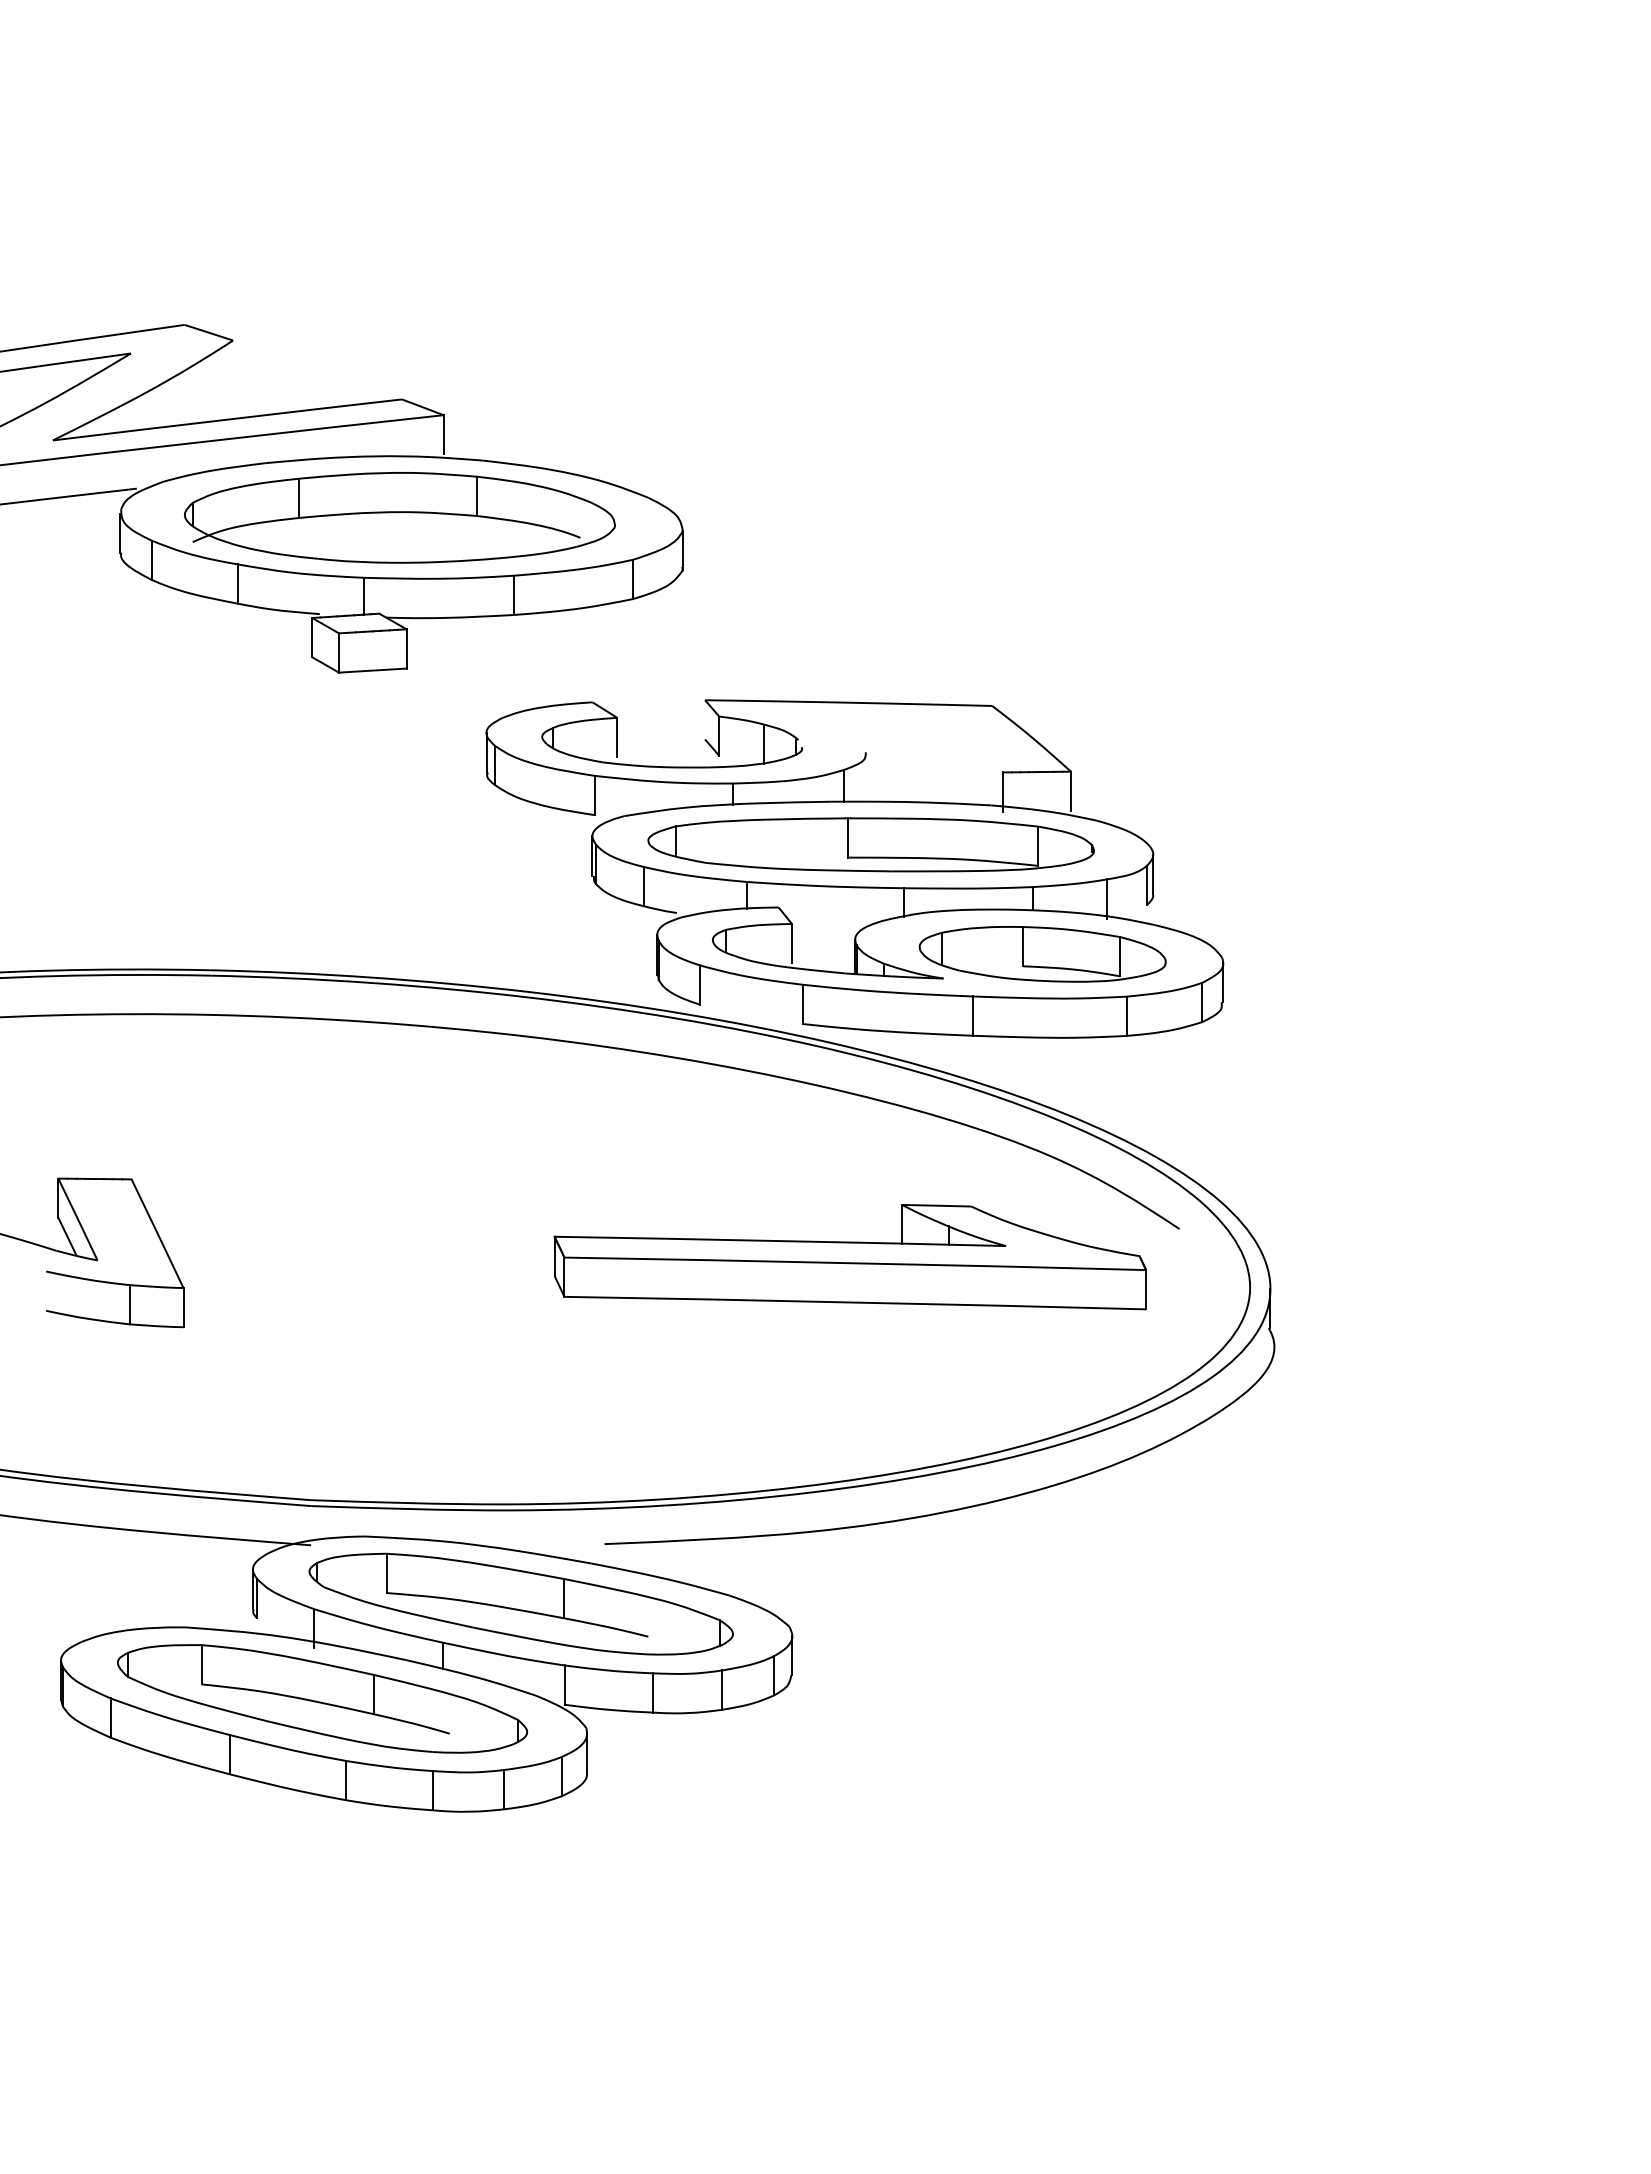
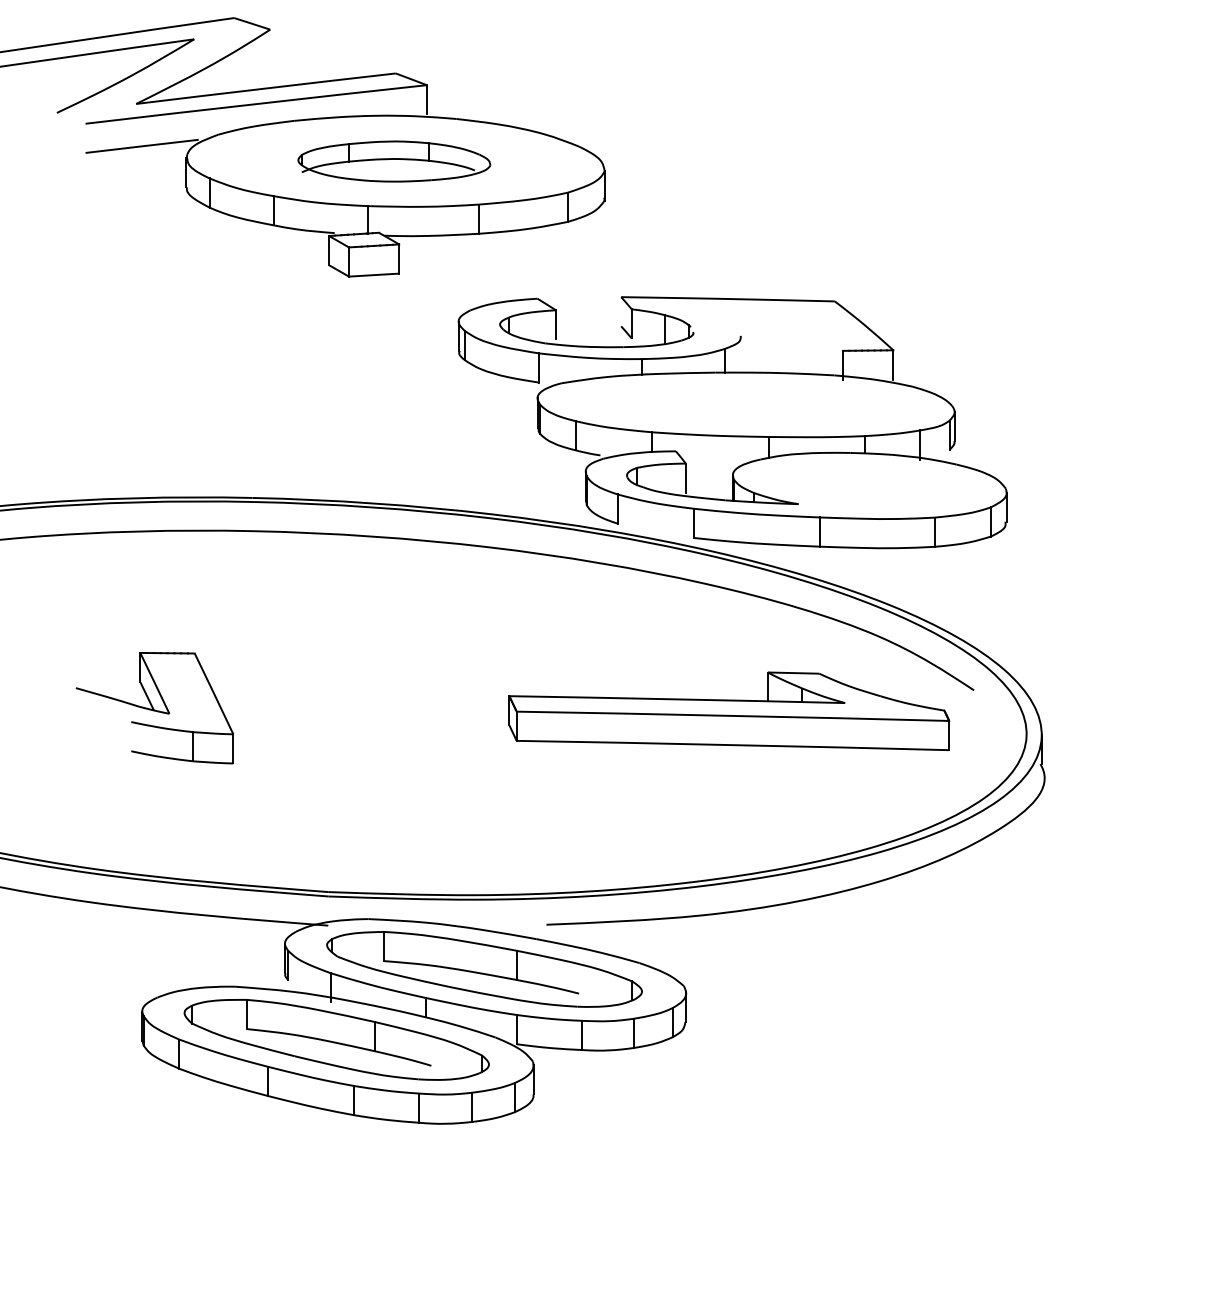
part: (399, 517) -> (394, 161), size x0.6
part: (870, 844) -> (744, 404), removed
part: (1042, 954) -> (872, 486), removed

